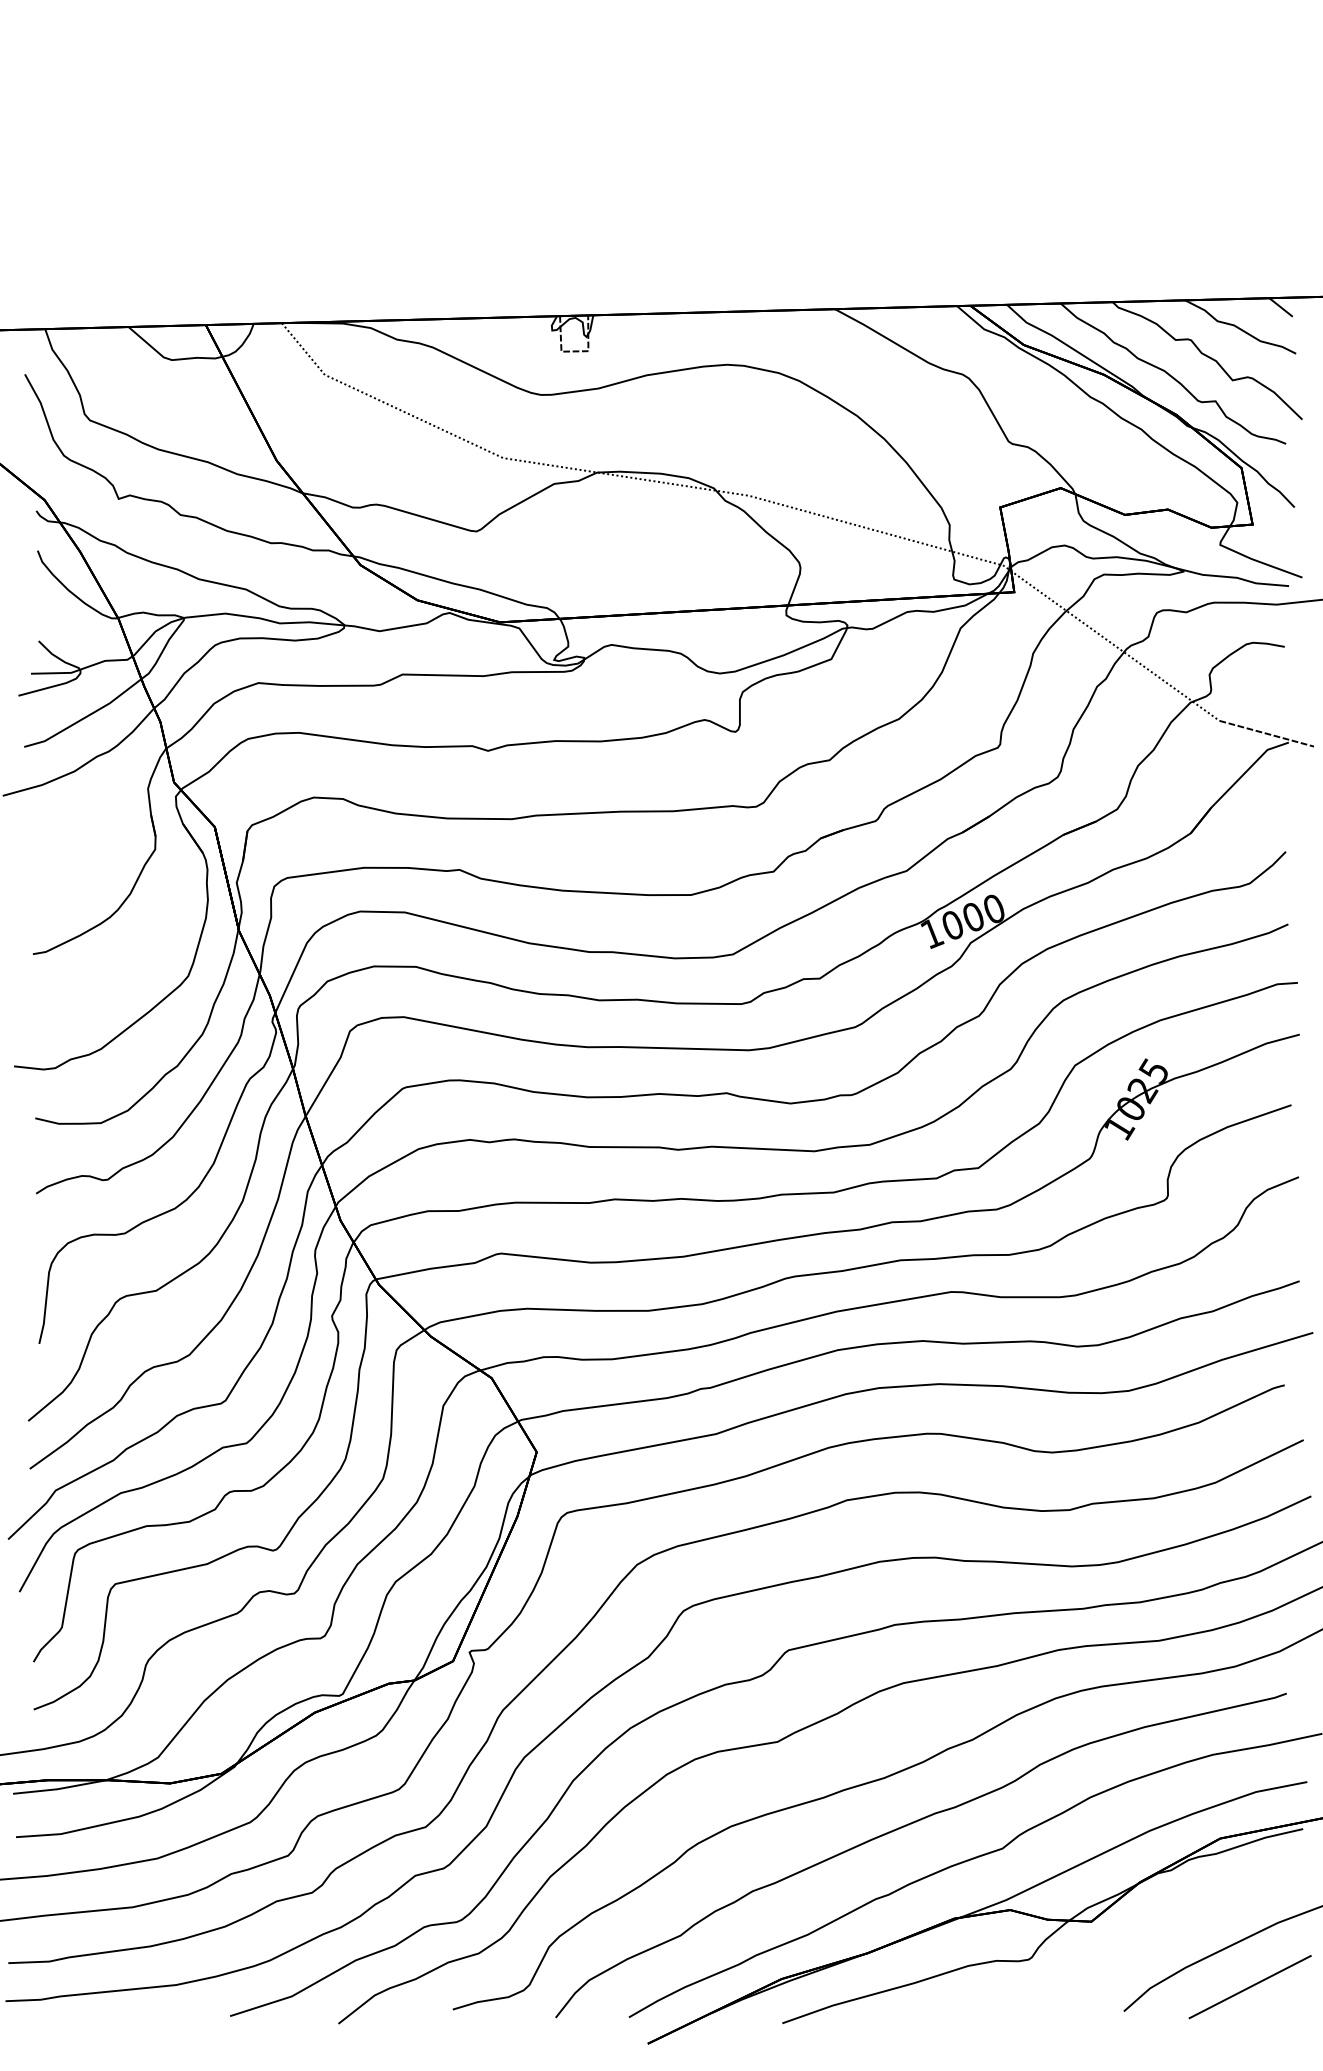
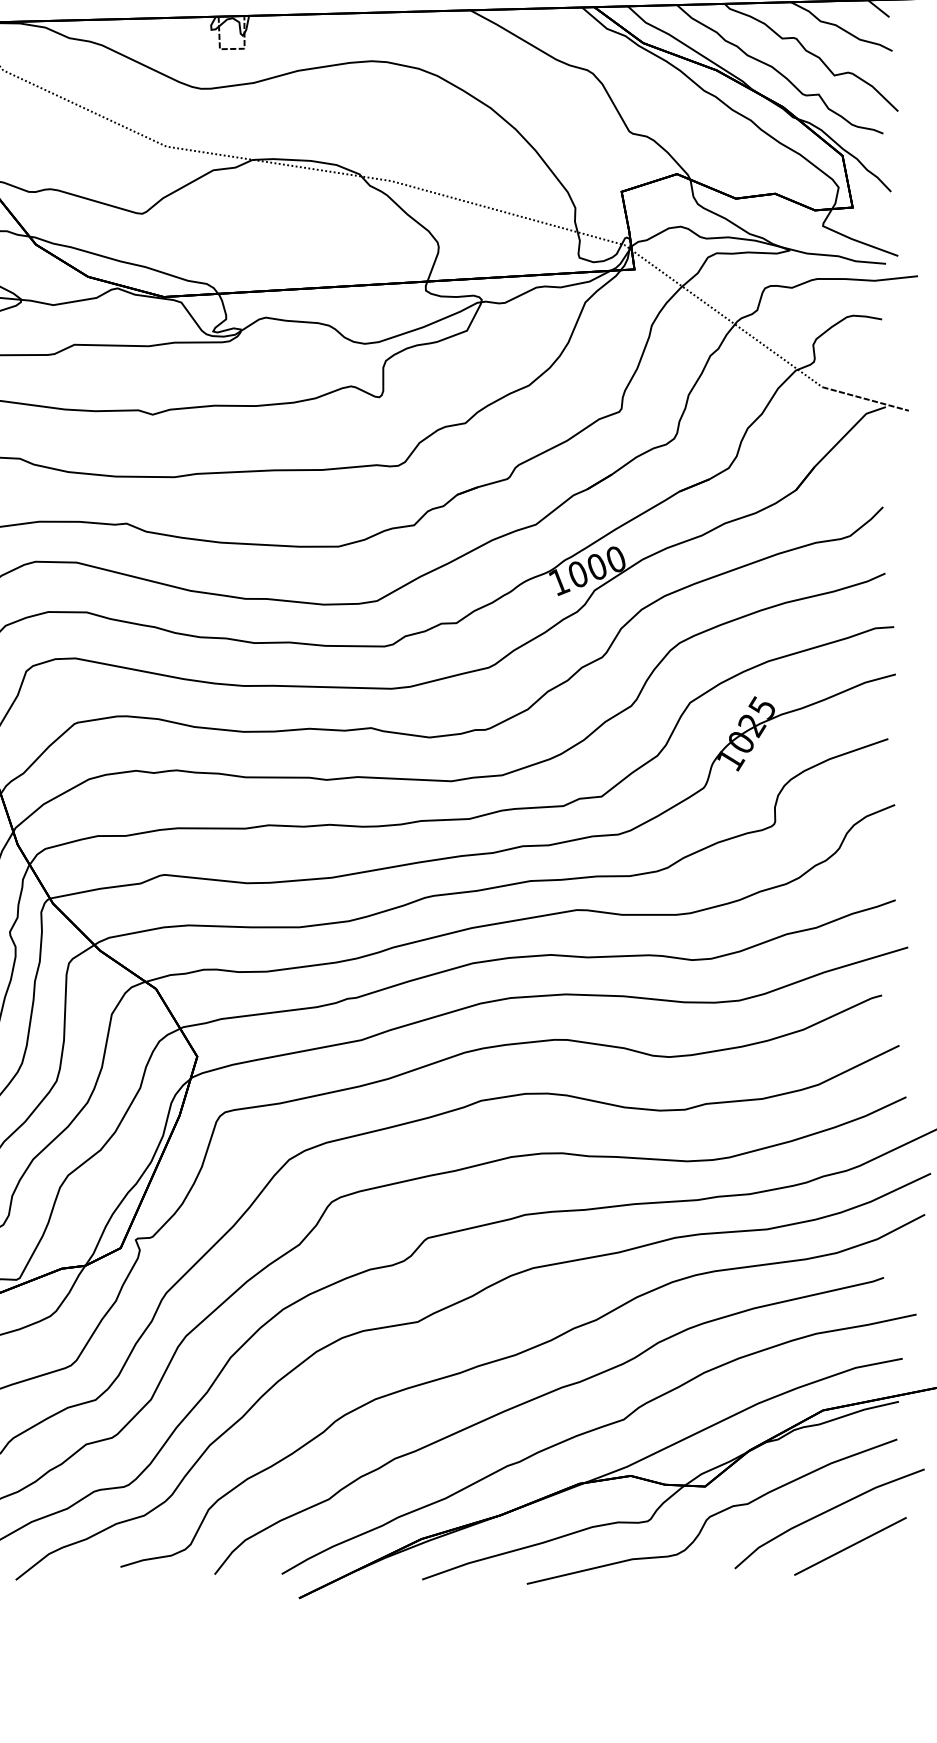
curve: (1099, 1952) -> (712, 1514), added

